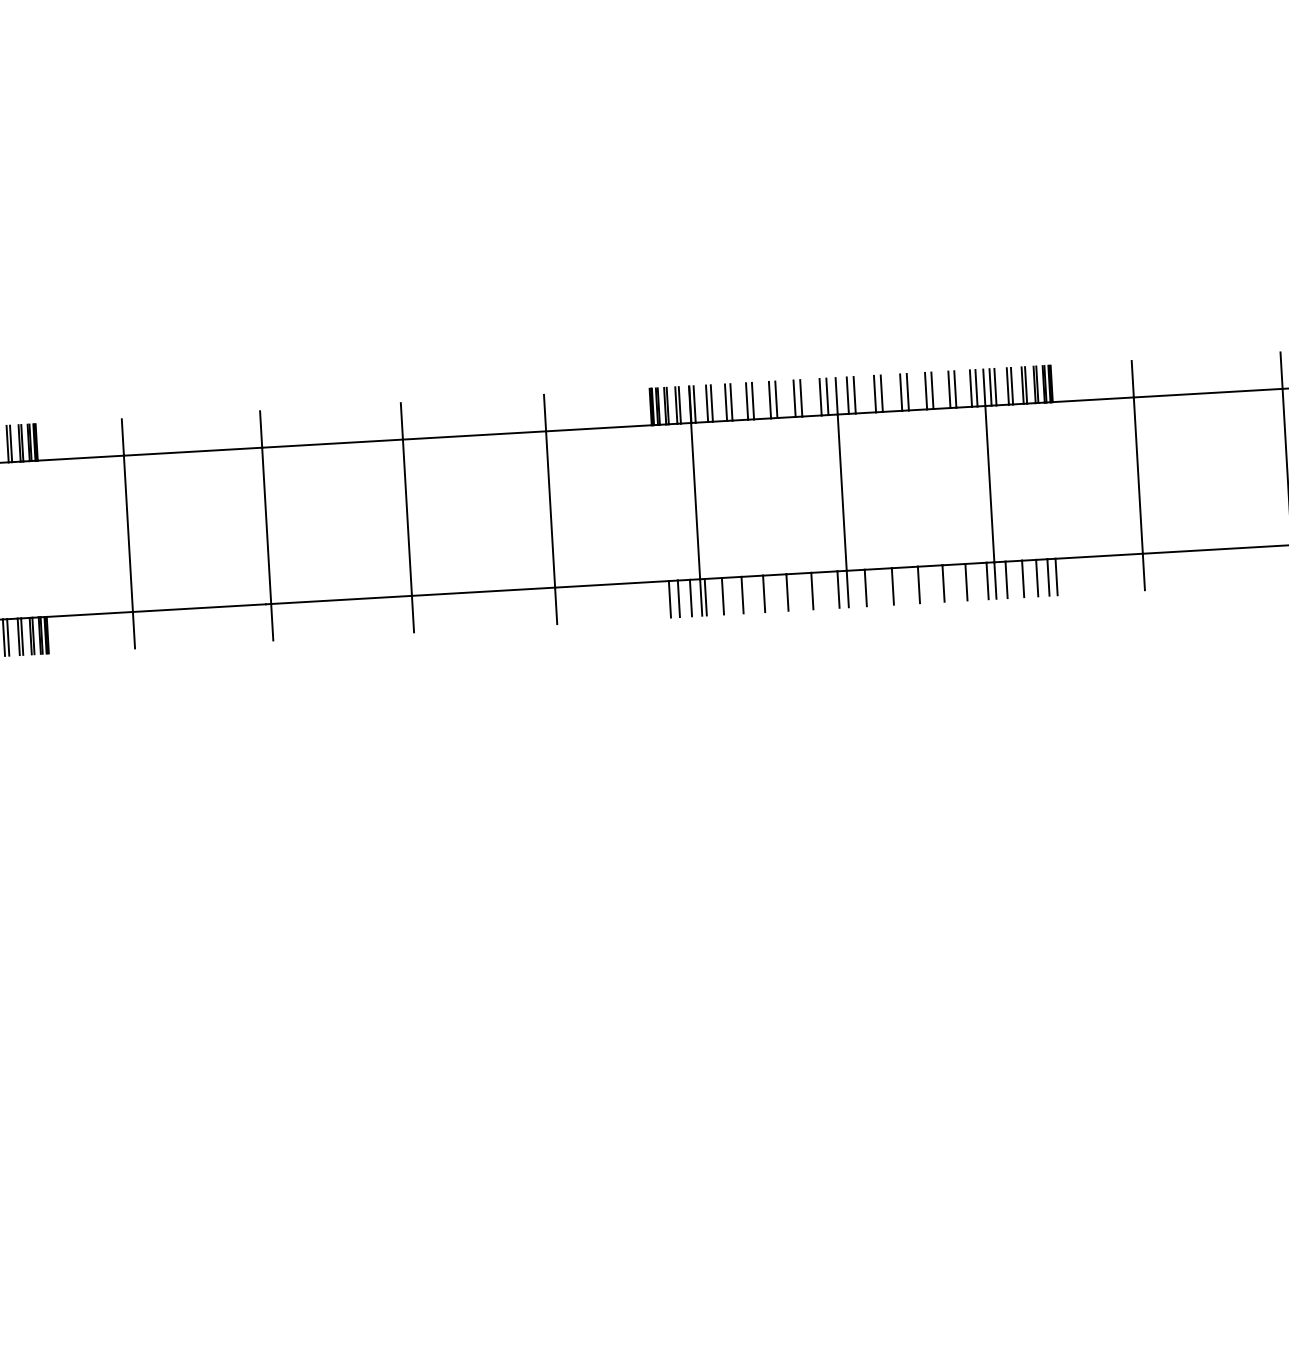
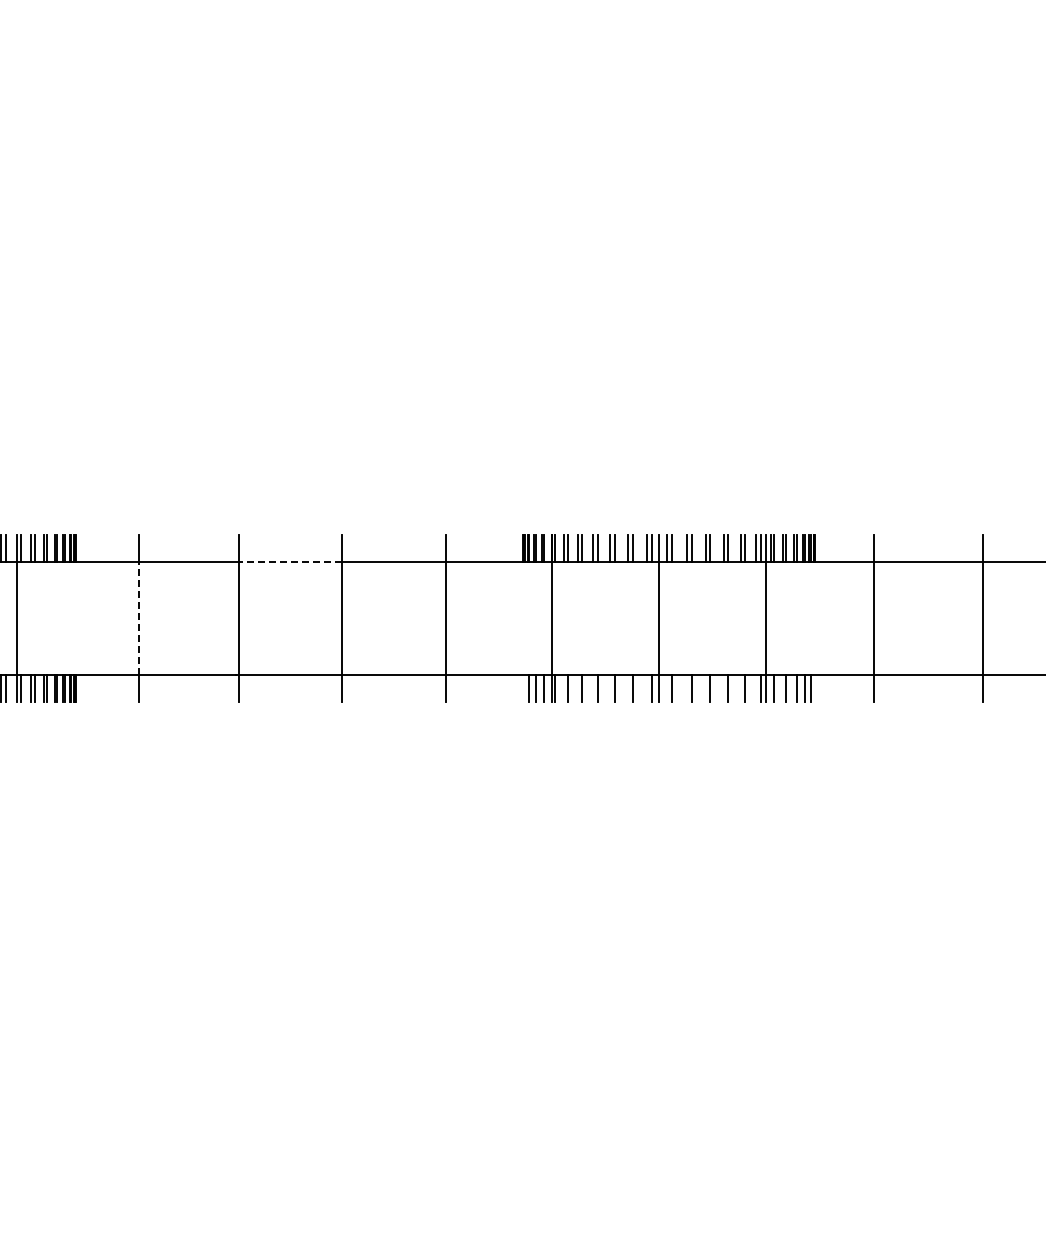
line: (332, 443) -> (290, 561), solid -> dashed
line: (128, 533) -> (138, 618), solid -> dashed

